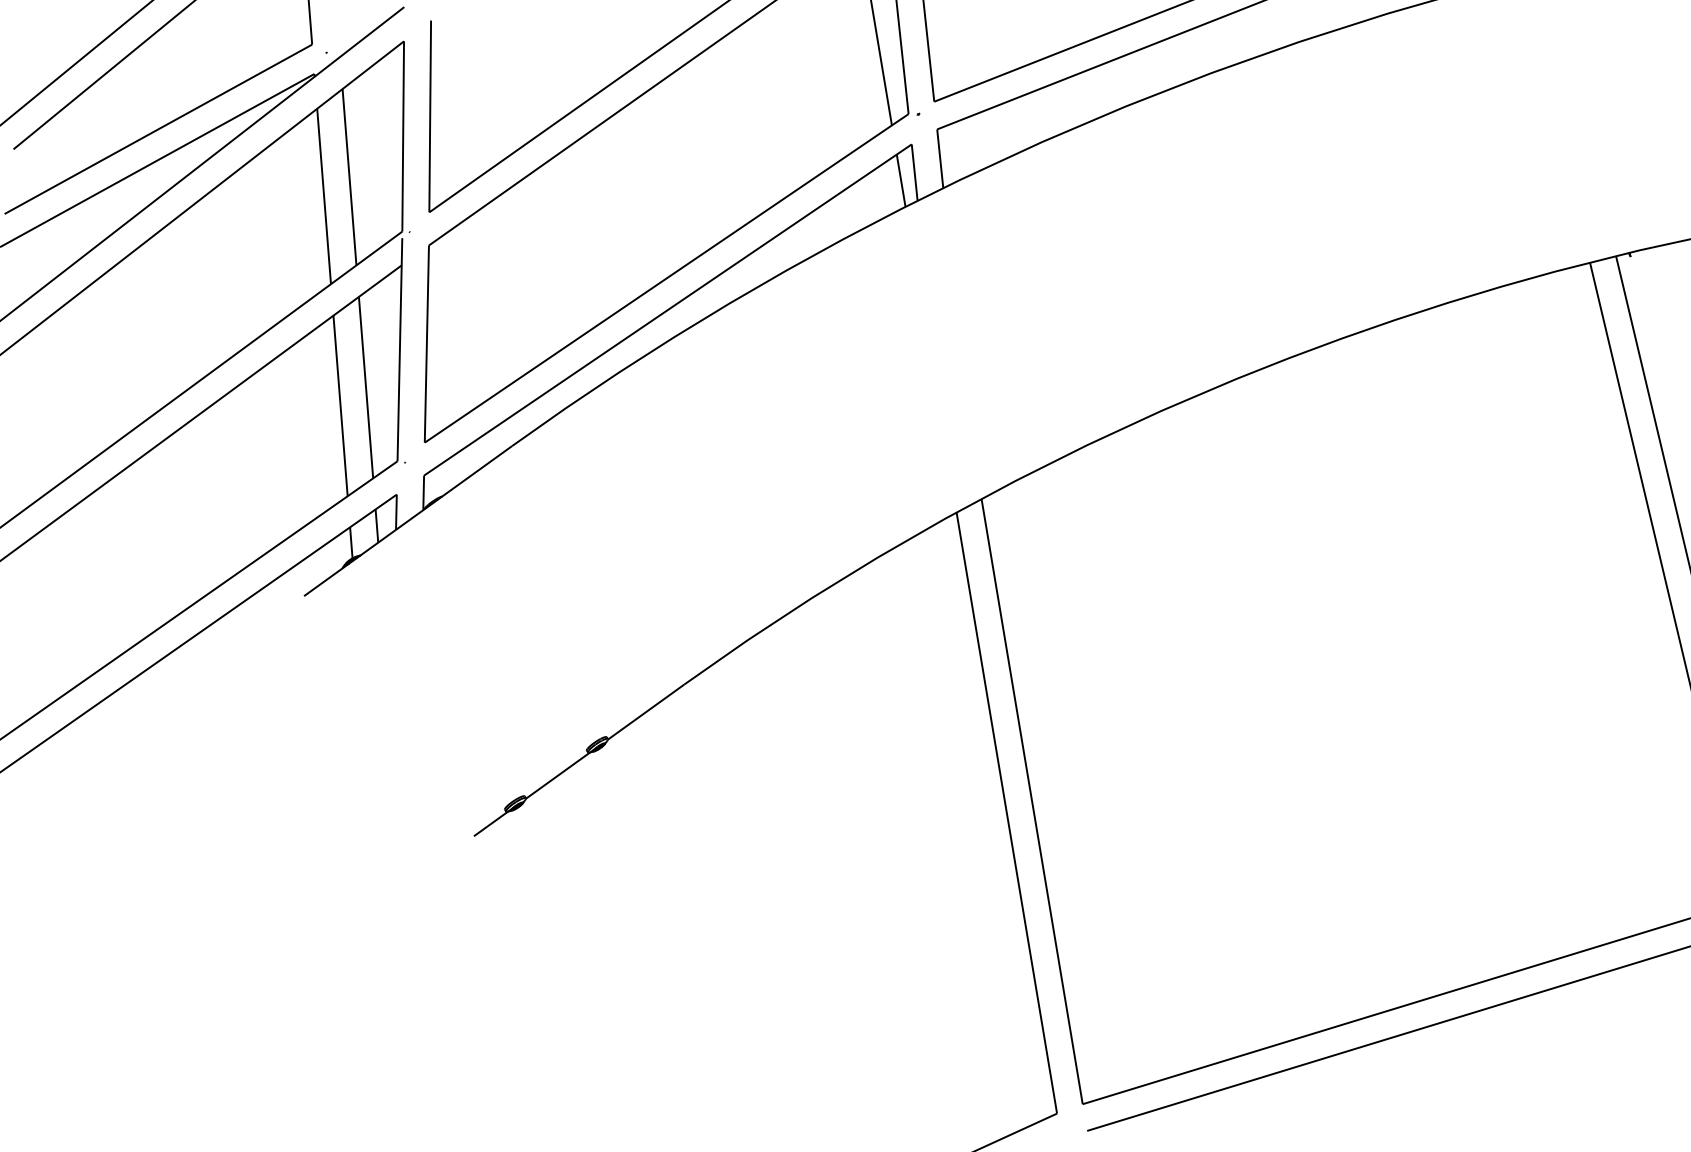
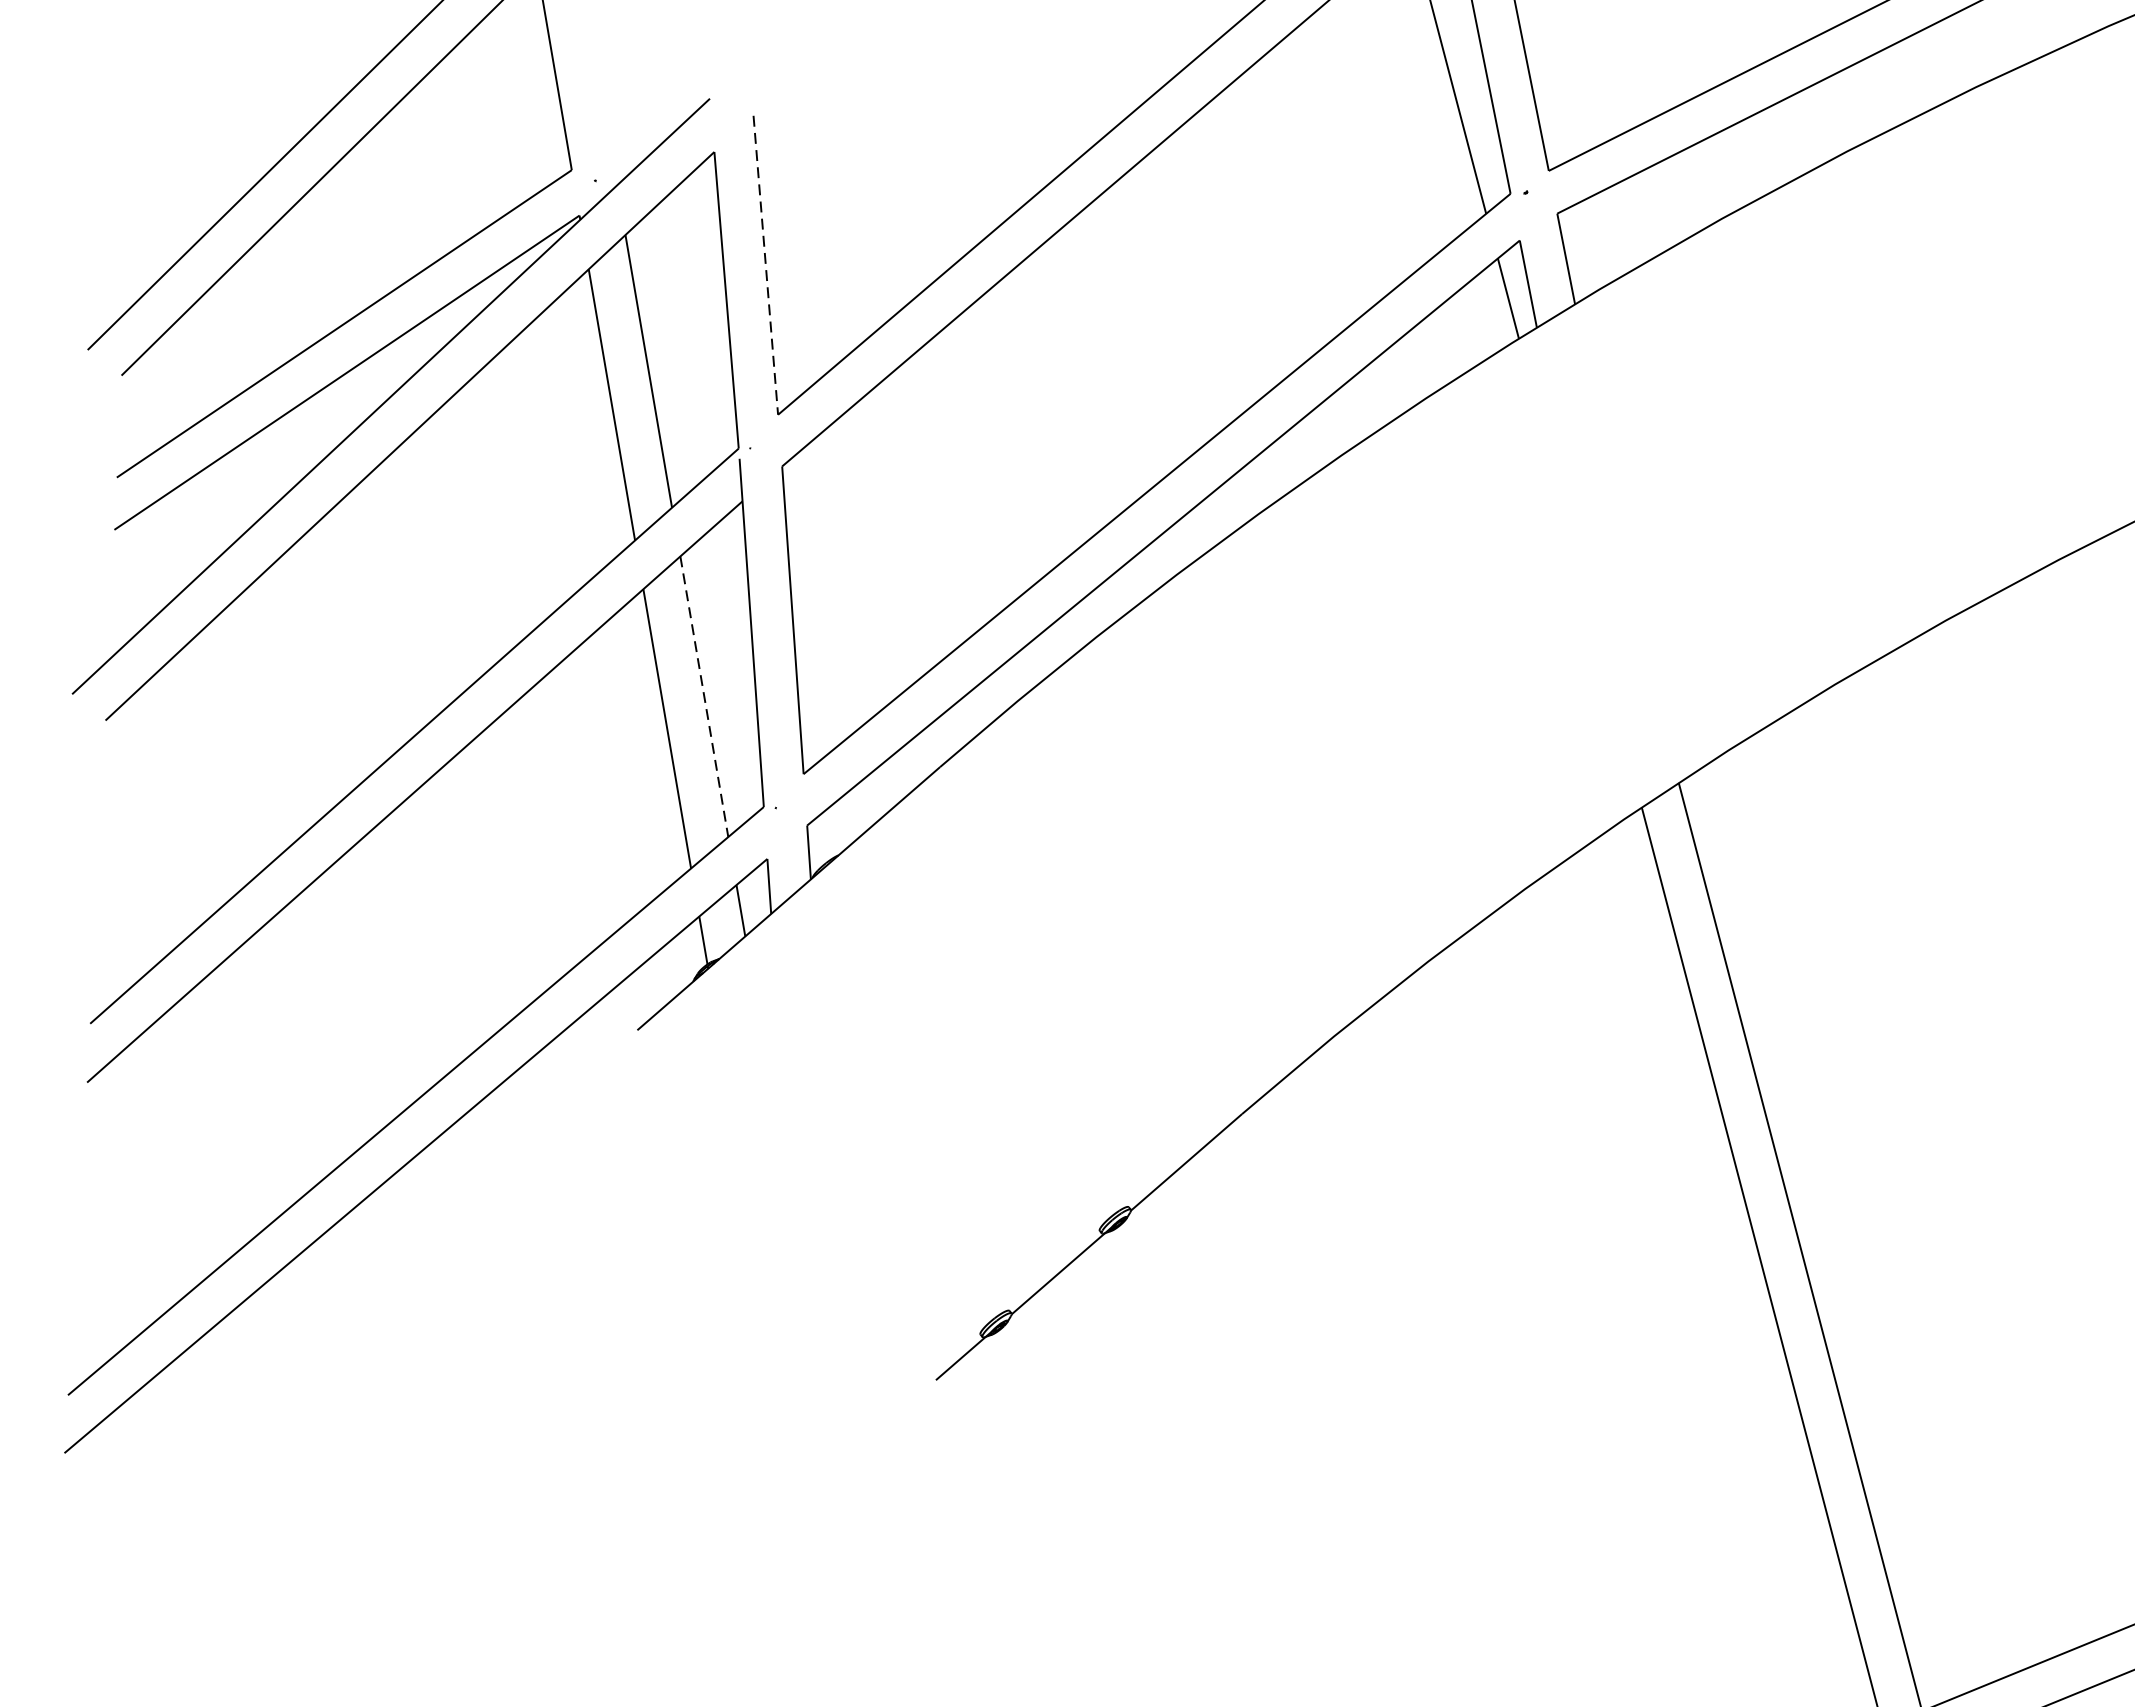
line: (430, 116) -> (766, 265), solid -> dashed
line: (366, 388) -> (705, 698), solid -> dashed

